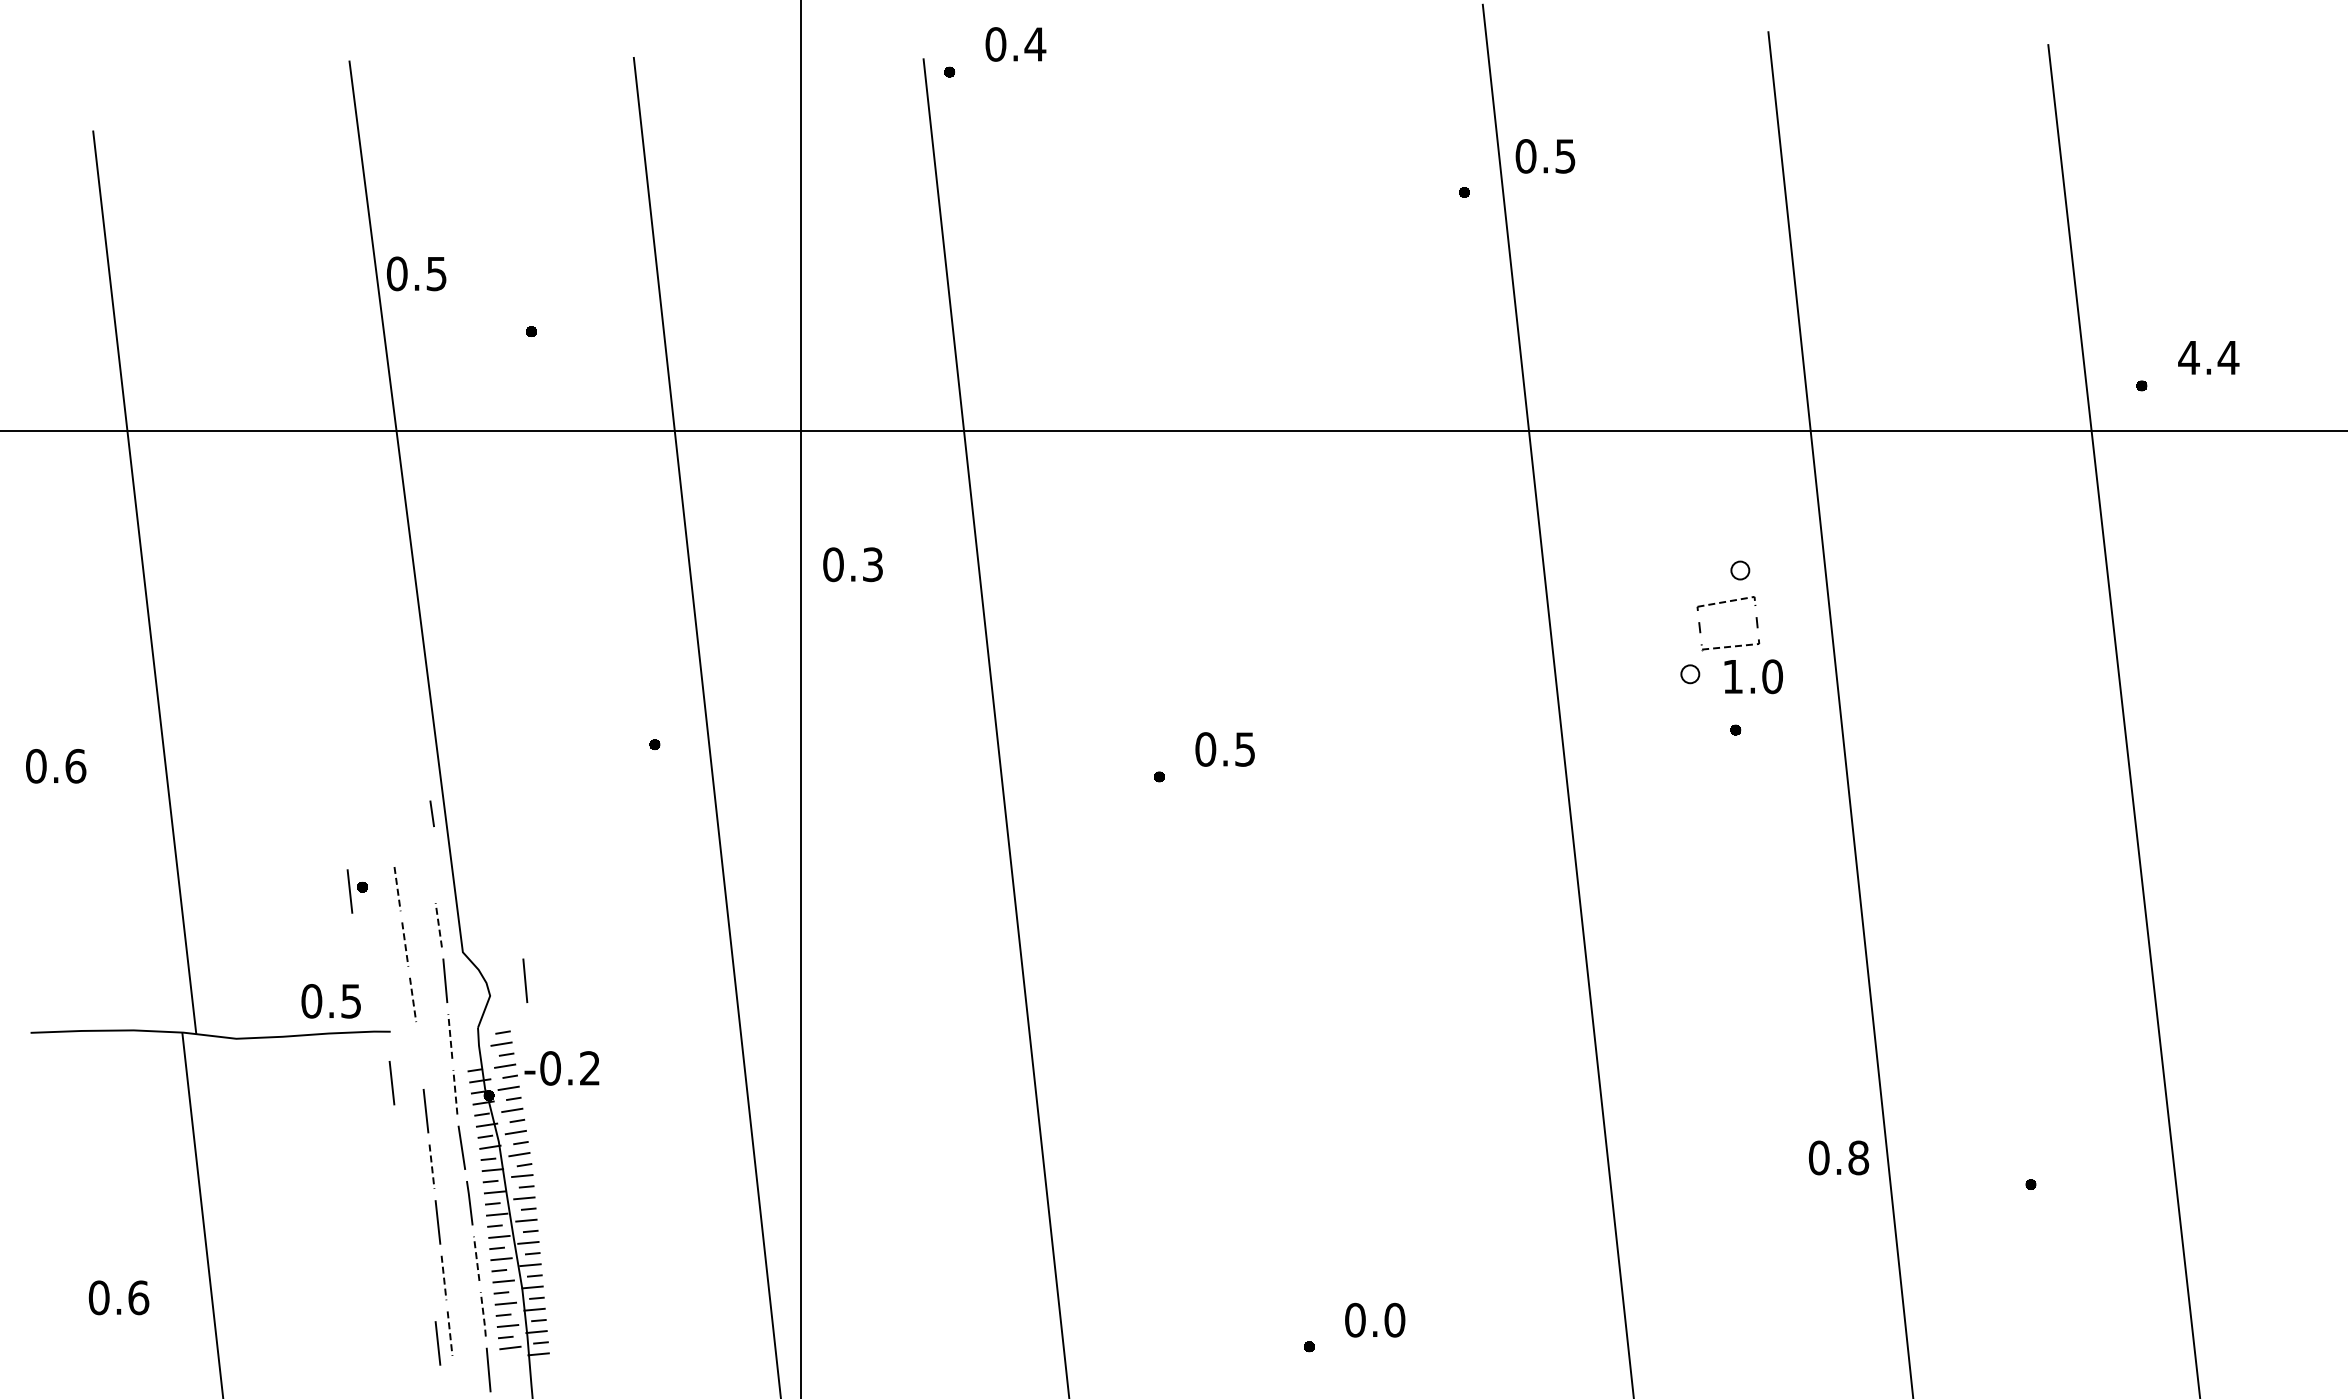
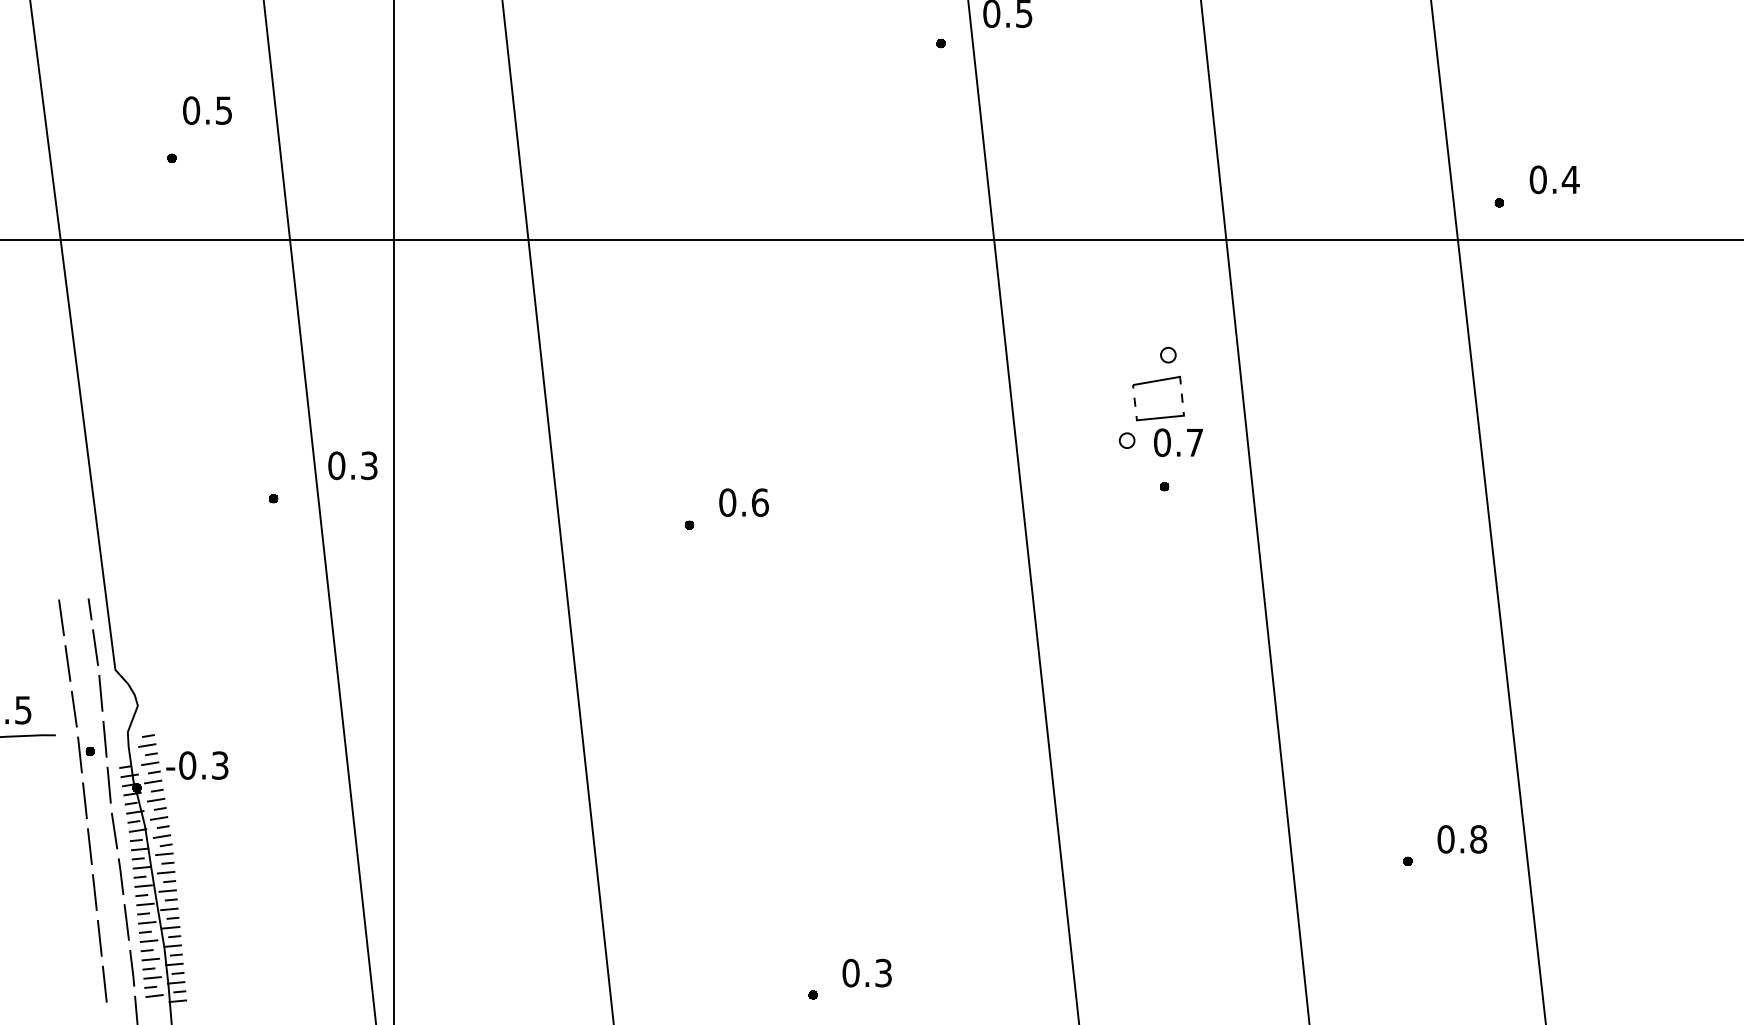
text: (416, 273) -> (207, 110), moved
text: (2188, 357) -> (1537, 179), 4.4 -> 0.4
text: (852, 564) -> (352, 465), moved
line: (1731, 600) -> (1161, 379), dashed -> solid
line: (1729, 646) -> (1159, 417), dashed -> solid
text: (1752, 676) -> (1178, 442), 1.0 -> 0.7
text: (1245, 749) -> (760, 502), 0.5 -> 0.6
line: (431, 813) -> (89, 609), moved
line: (397, 889) -> (61, 618), dashed -> solid
part: (356, 891) -> (85, 754), moved
line: (438, 924) -> (95, 646), dashed -> solid
line: (405, 945) -> (68, 664), dashed -> solid
line: (525, 980) -> (166, 693), removed
line: (413, 1000) -> (74, 709), dashed -> solid
line: (450, 1036) -> (105, 739), dashed -> solid
text: (589, 1068) -> (219, 765), -0.2 -> -0.3
line: (391, 1083) -> (56, 778), removed
line: (455, 1091) -> (109, 784), dashed -> solid
text: (1839, 1157) -> (1462, 839), moved
line: (432, 1167) -> (90, 847), dashed -> solid
line: (476, 1258) -> (126, 922), dashed -> solid
line: (444, 1278) -> (100, 938), dashed -> solid
line: (483, 1314) -> (132, 968), dashed -> solid
text: (1394, 1320) -> (883, 973), 0.0 -> 0.3
line: (450, 1334) -> (105, 984), dashed -> solid
line: (437, 1343) -> (94, 992), removed

